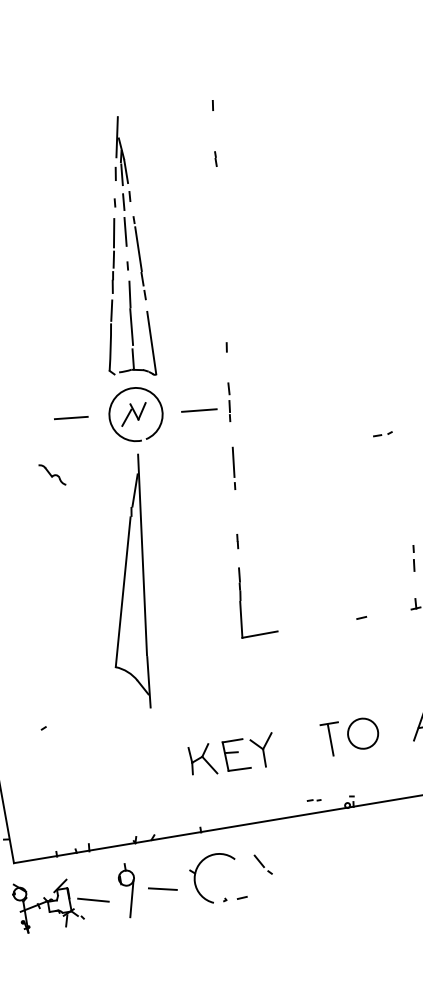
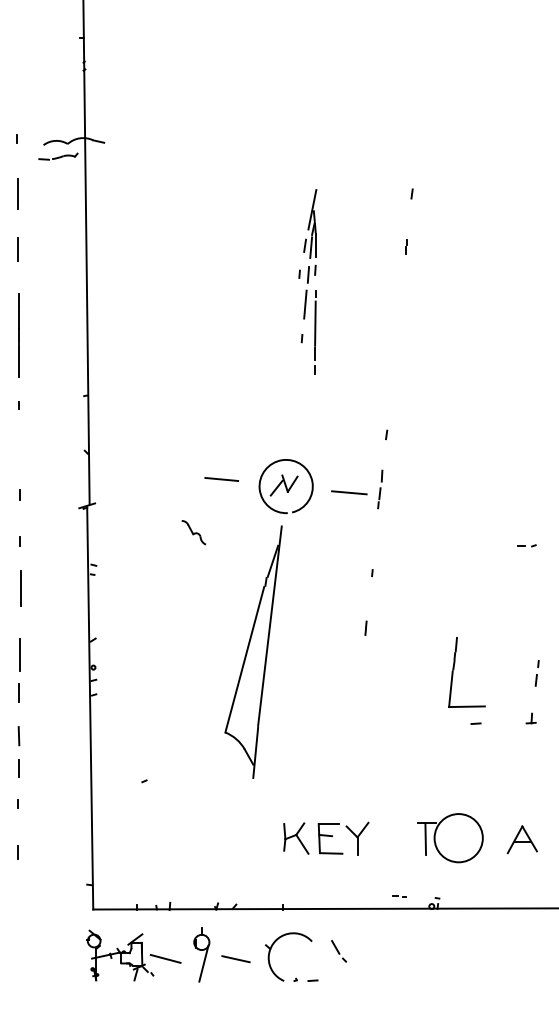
part: (129, 298) -> (298, 370), removed
line: (233, 462) -> (374, 549), removed
part: (241, 599) -> (454, 669), moved
circle: (362, 734) -> (458, 838), size x1.6

